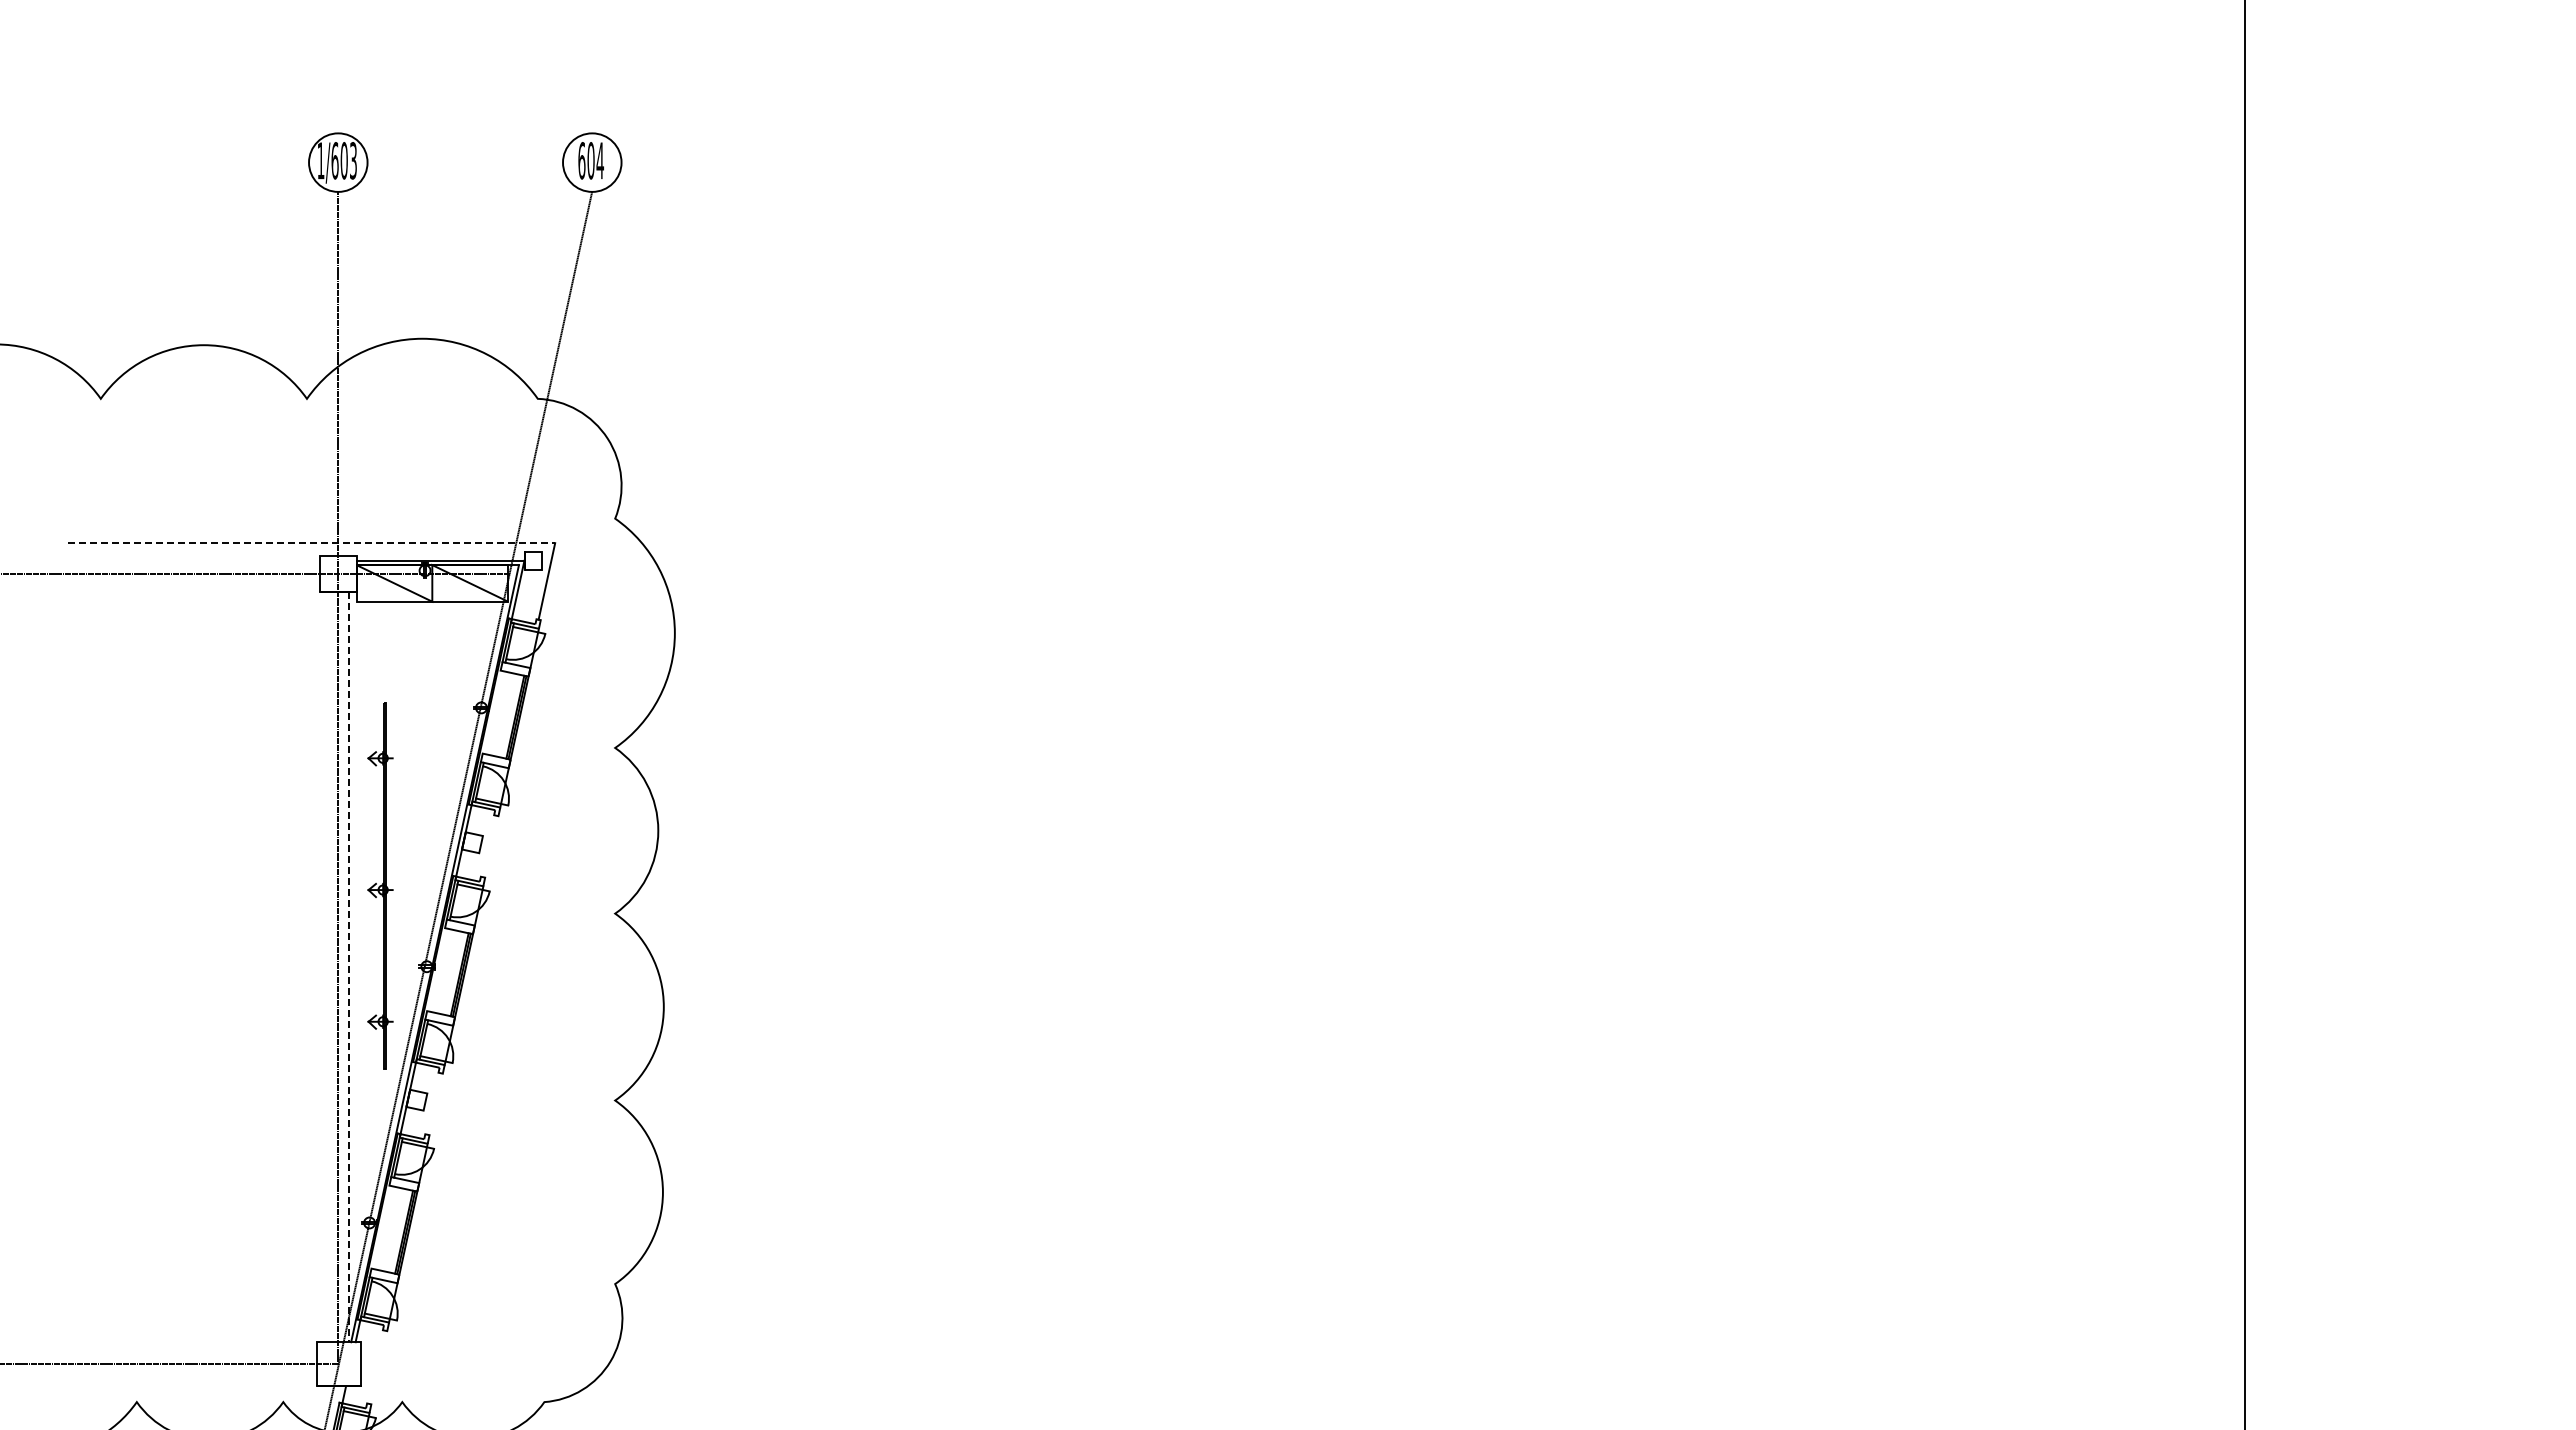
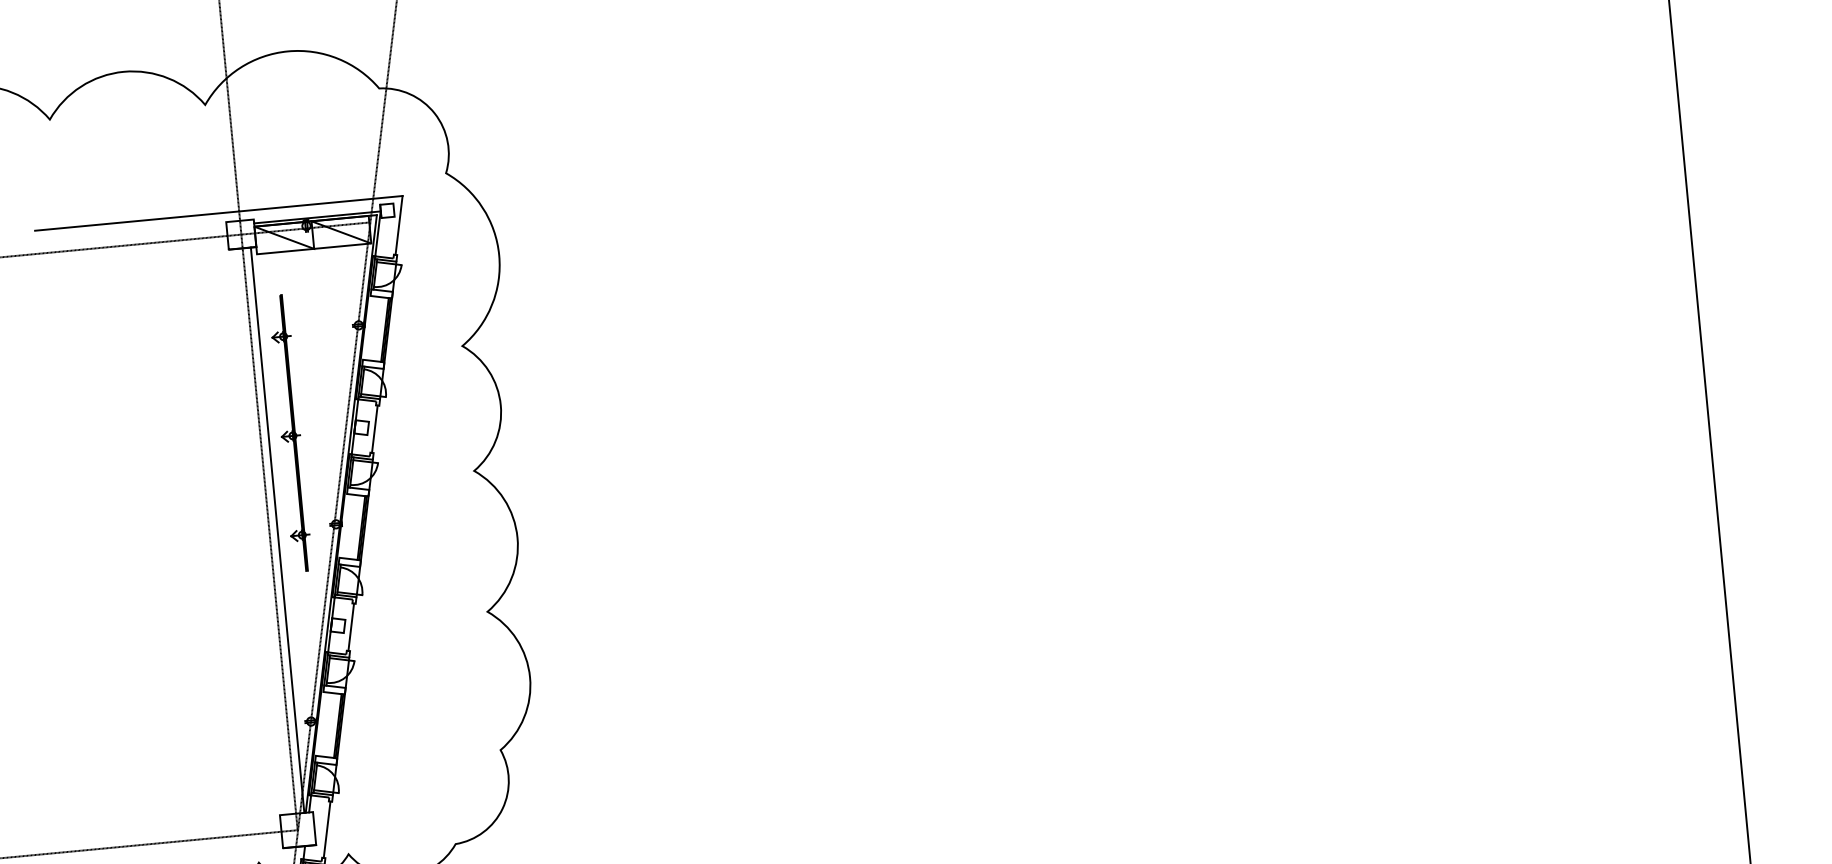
line: (311, 543) -> (218, 213), dashed -> solid
line: (489, 846) -> (374, 429), added
part: (380, 885) -> (290, 432), moved
line: (349, 967) -> (277, 530), dashed -> solid
line: (433, 1103) -> (350, 626), added
line: (377, 1366) -> (327, 829), added

